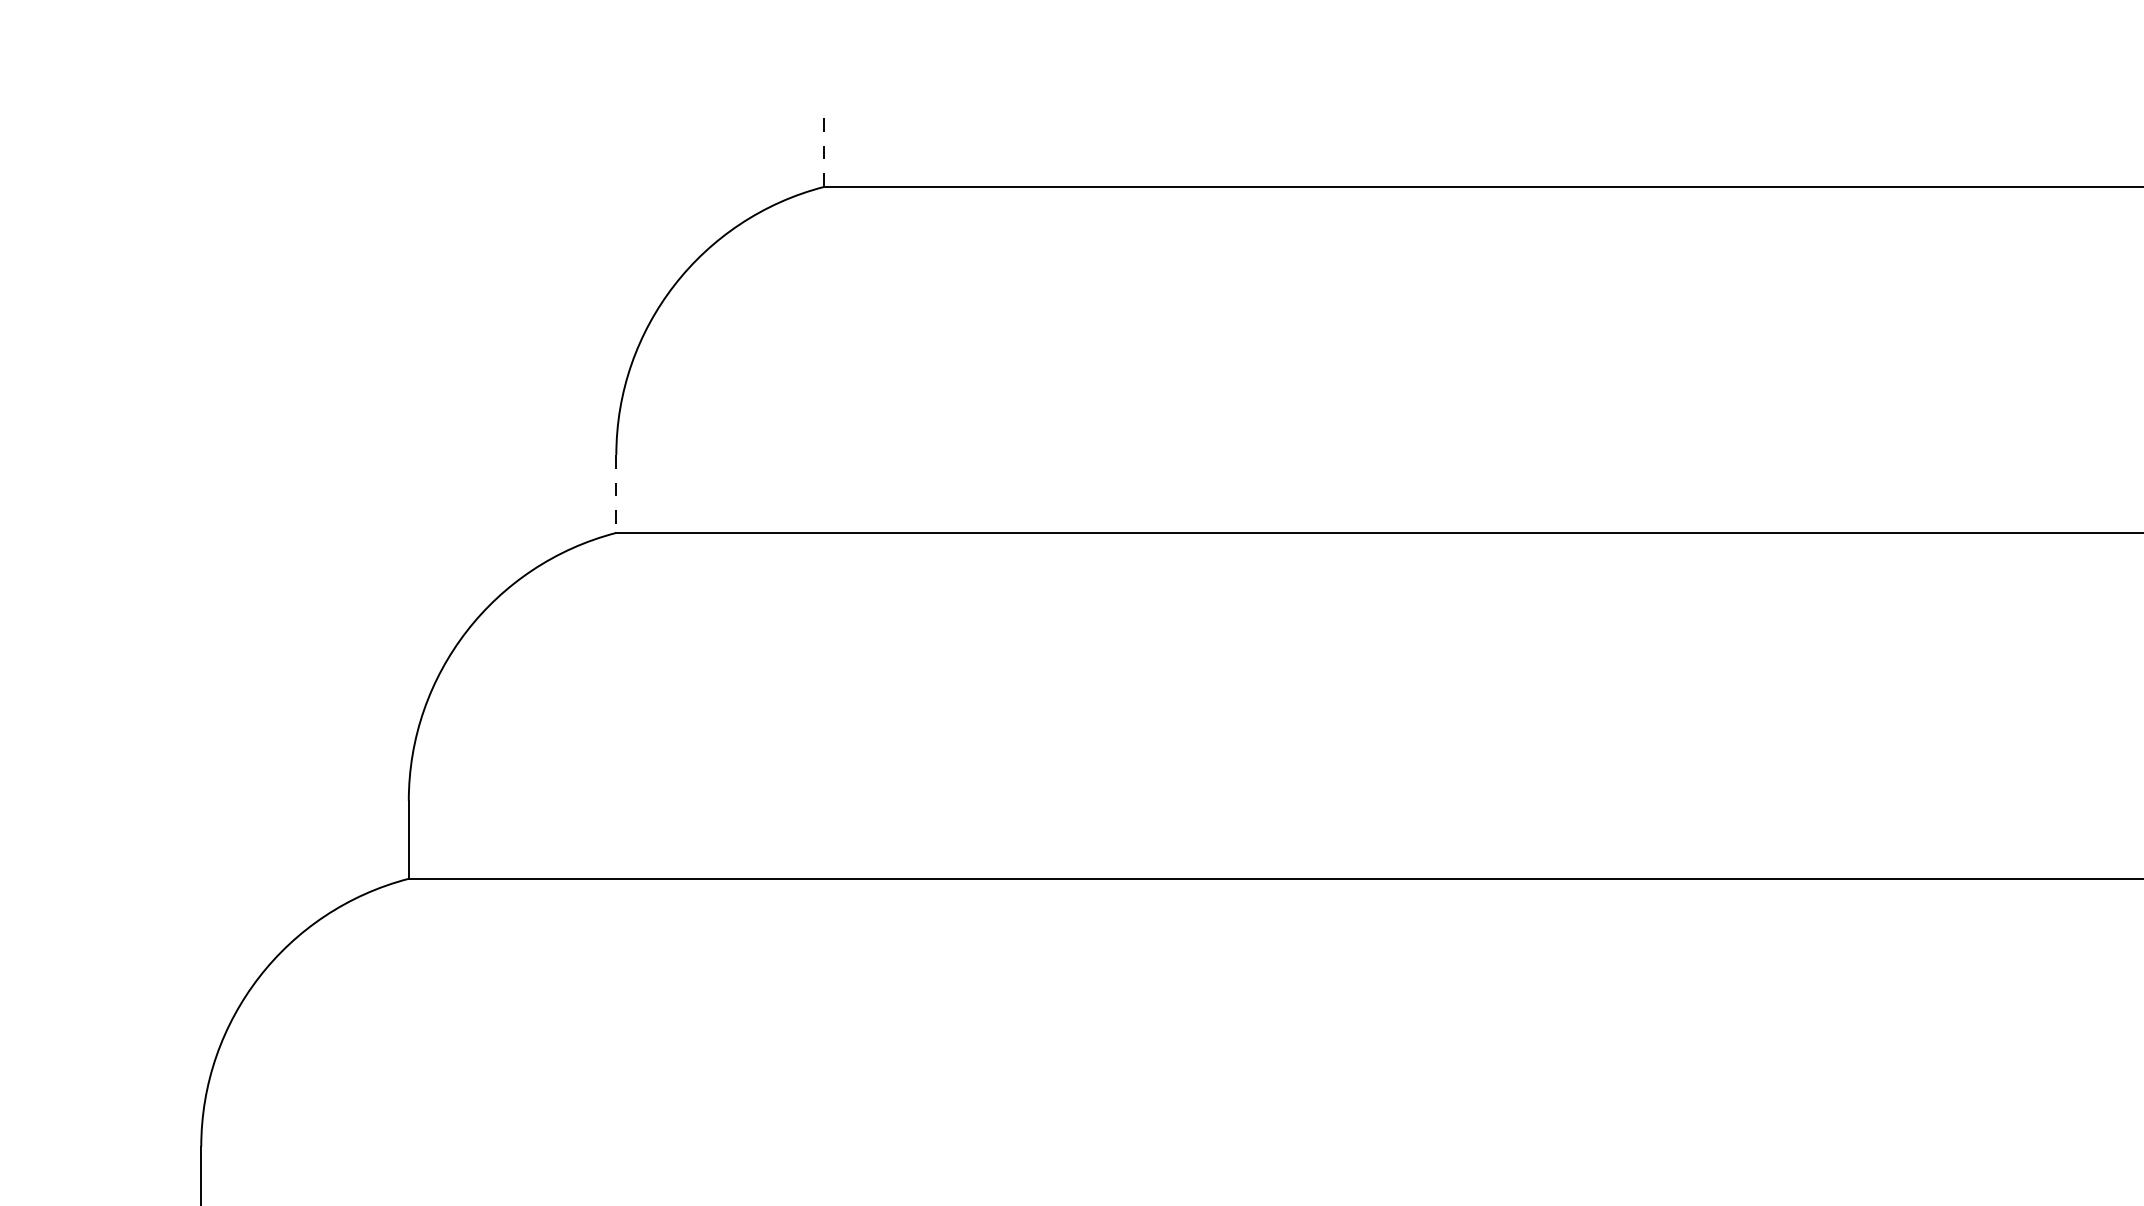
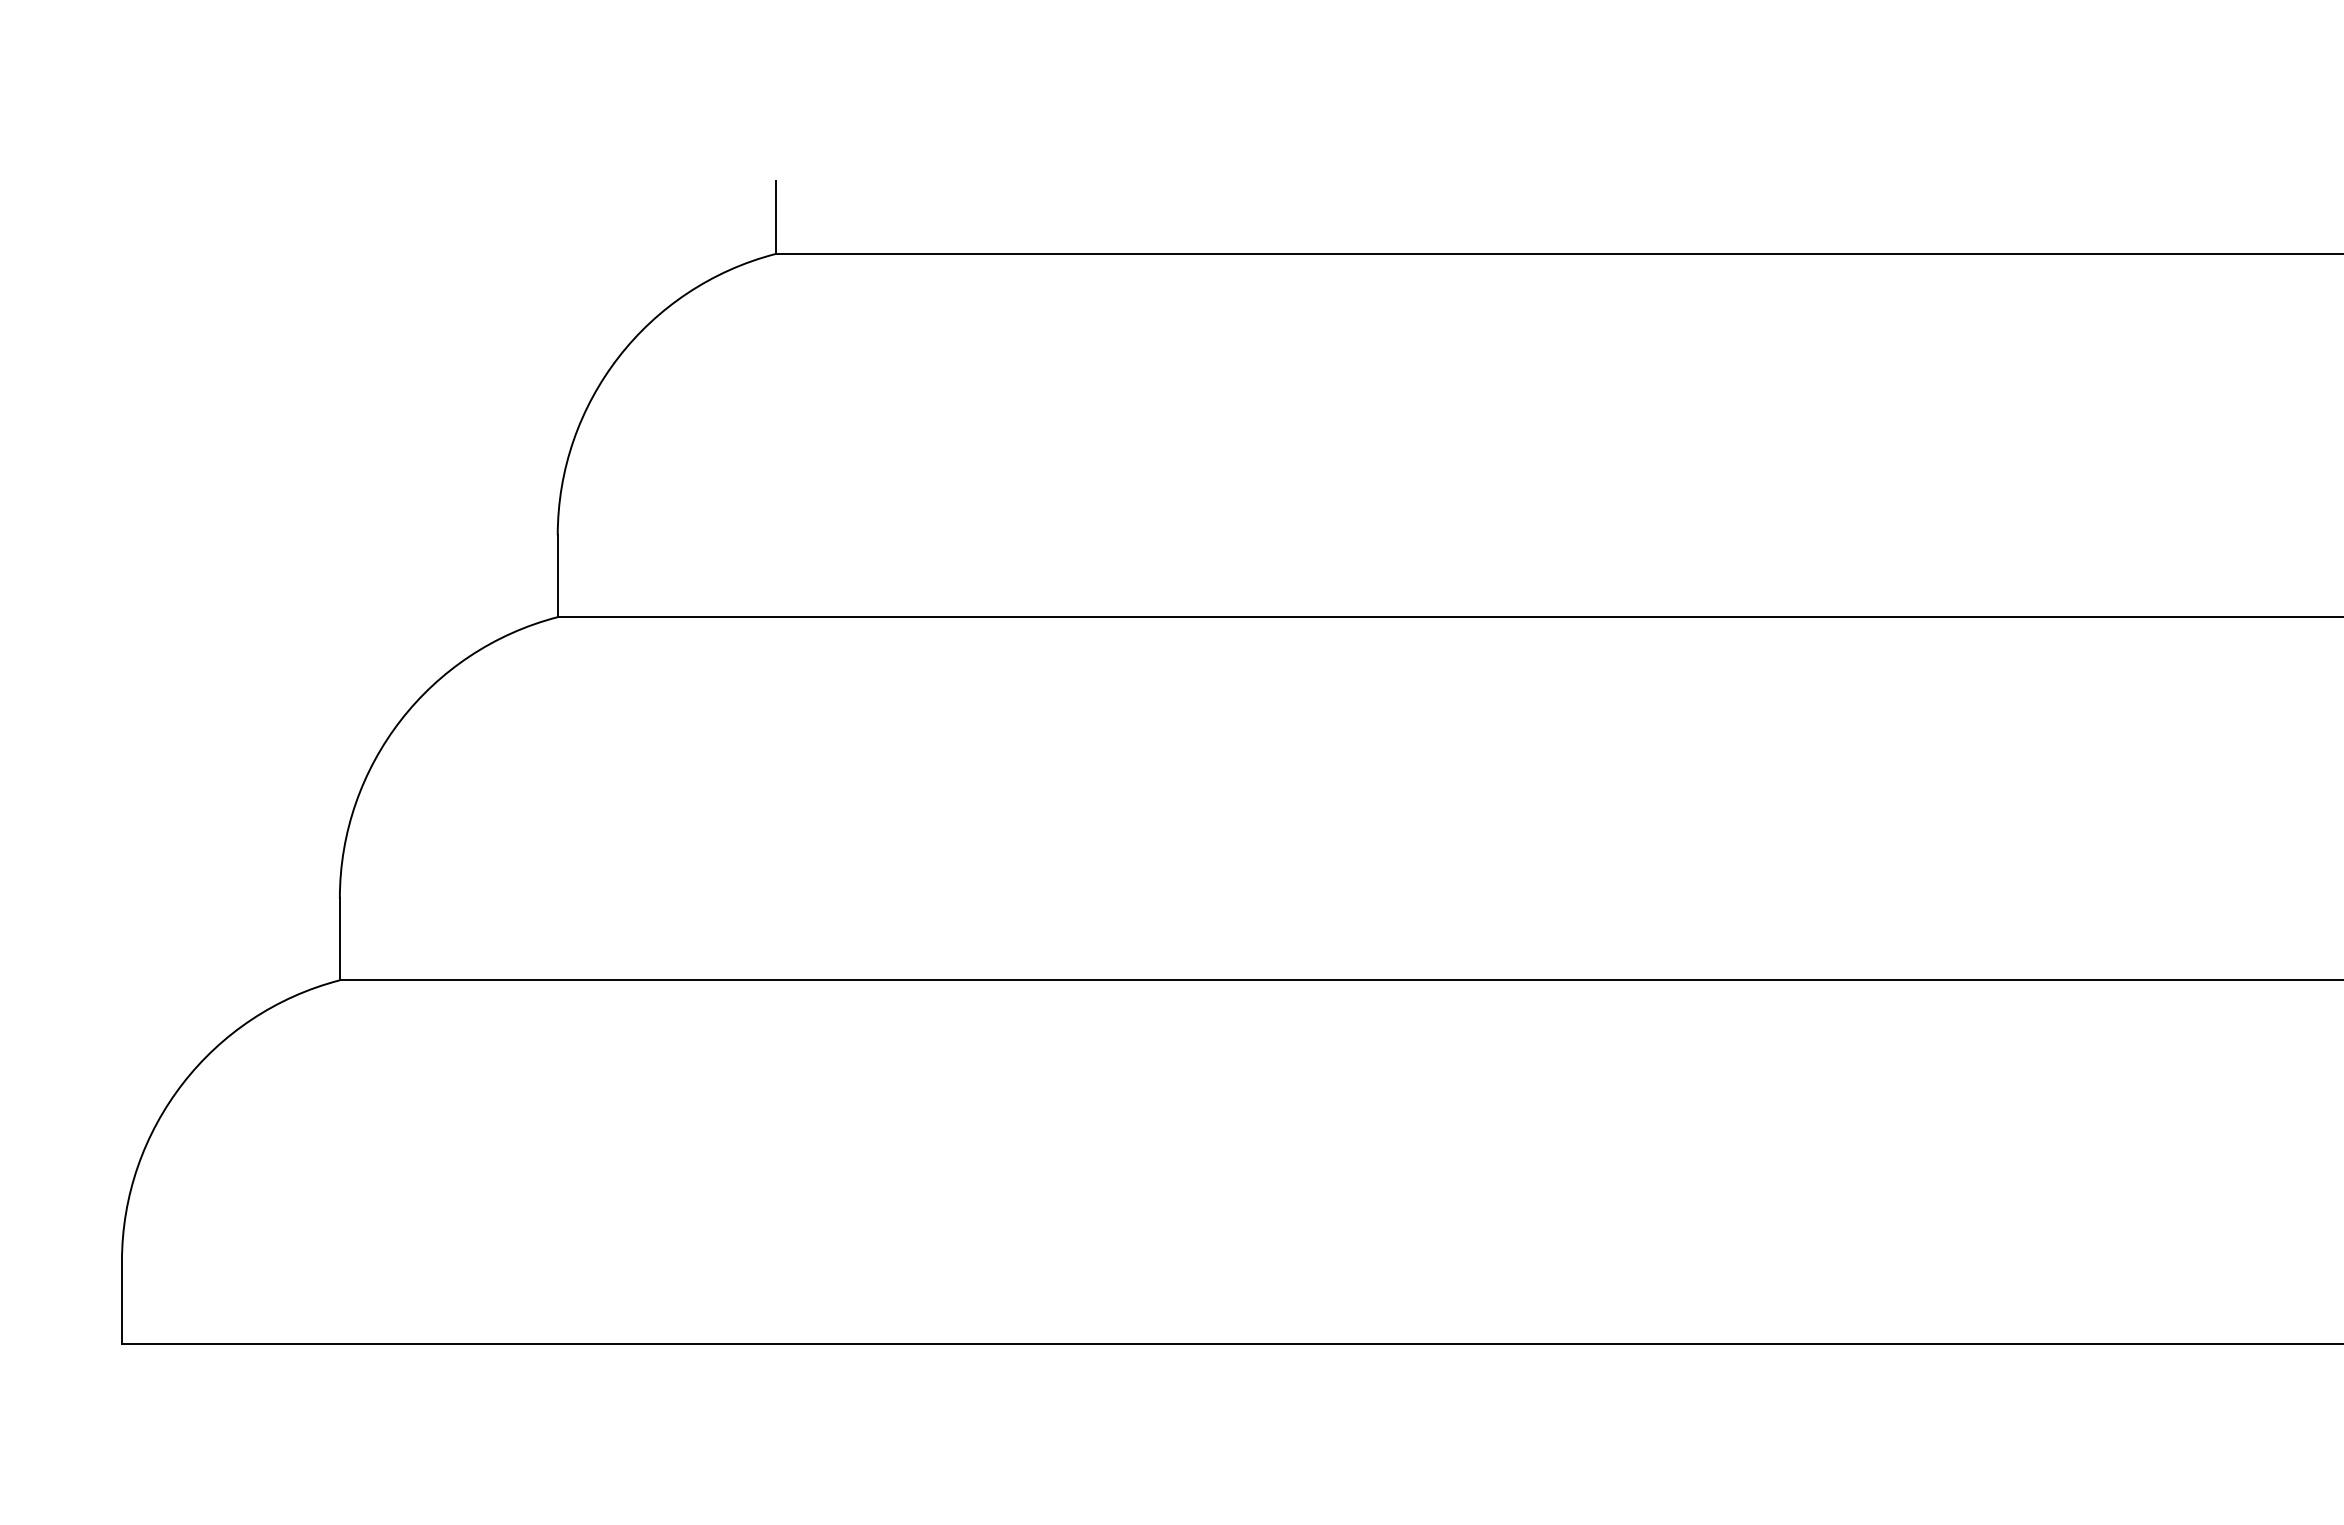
line: (823, 153) -> (775, 218), dashed -> solid
line: (616, 494) -> (557, 576), dashed -> solid

